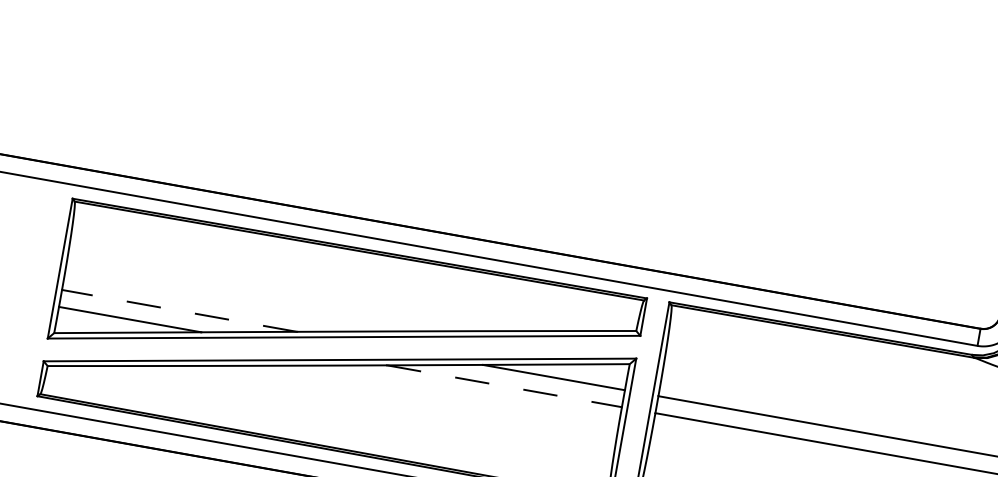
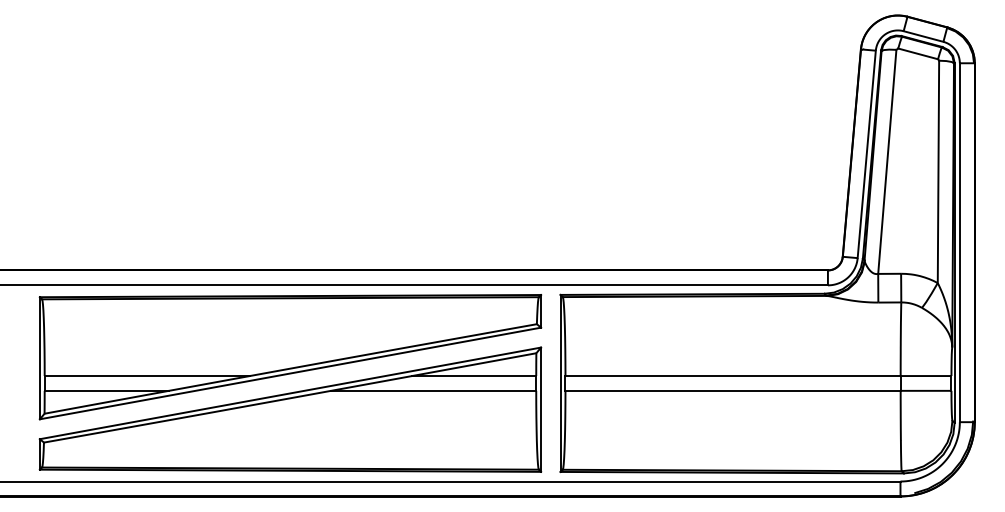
line: (179, 311) -> (147, 376), dashed -> solid
line: (504, 385) -> (433, 390), dashed -> solid

